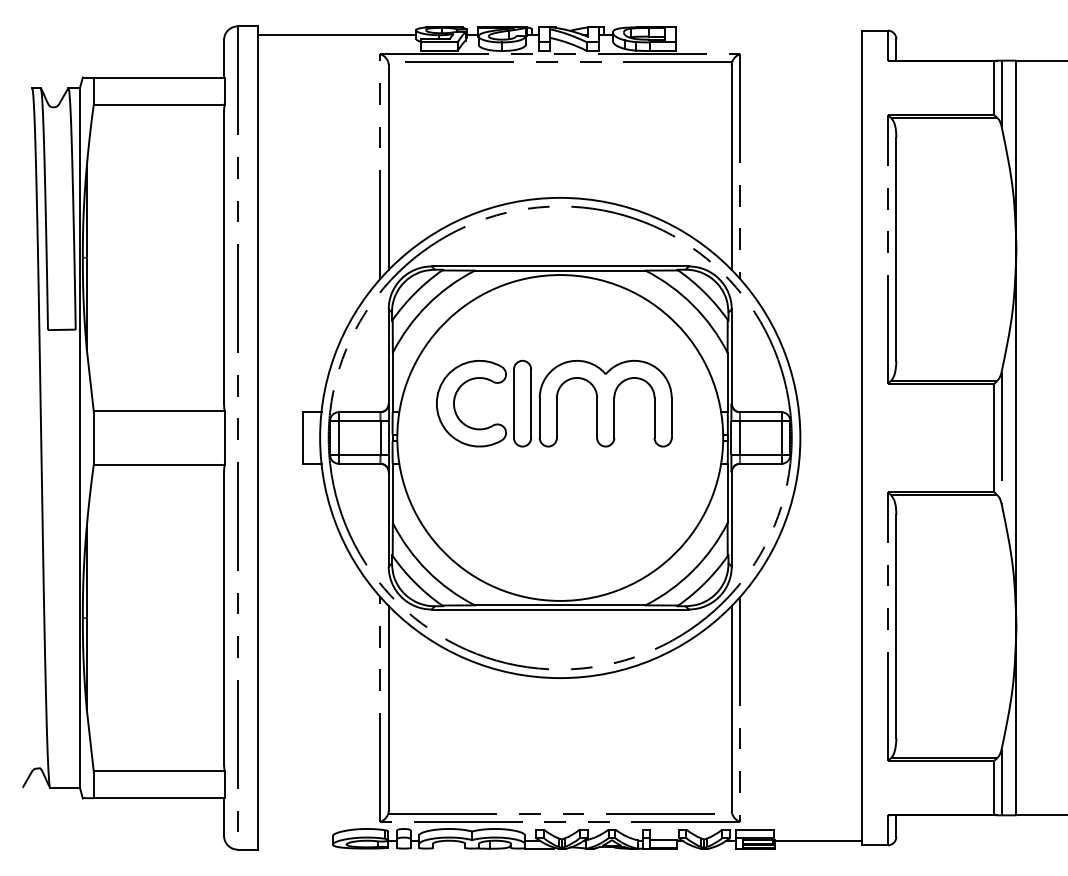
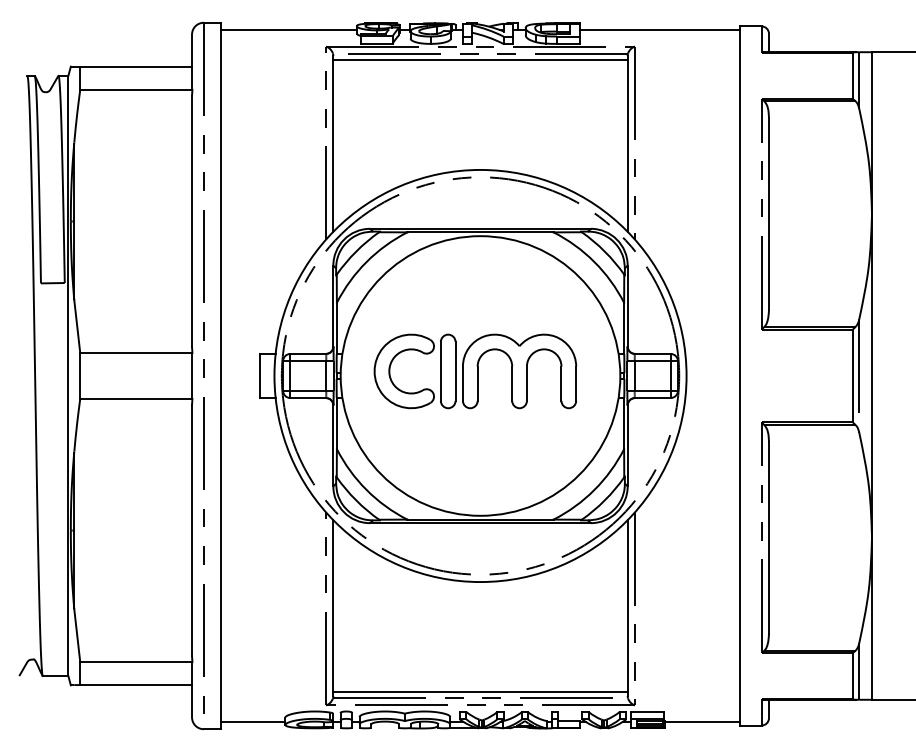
line: (768, 34) -> (659, 29), added
line: (559, 69) -> (479, 59), added
part: (554, 403) -> (475, 371), moved
line: (559, 806) -> (479, 692), added
line: (295, 841) -> (253, 722), added

